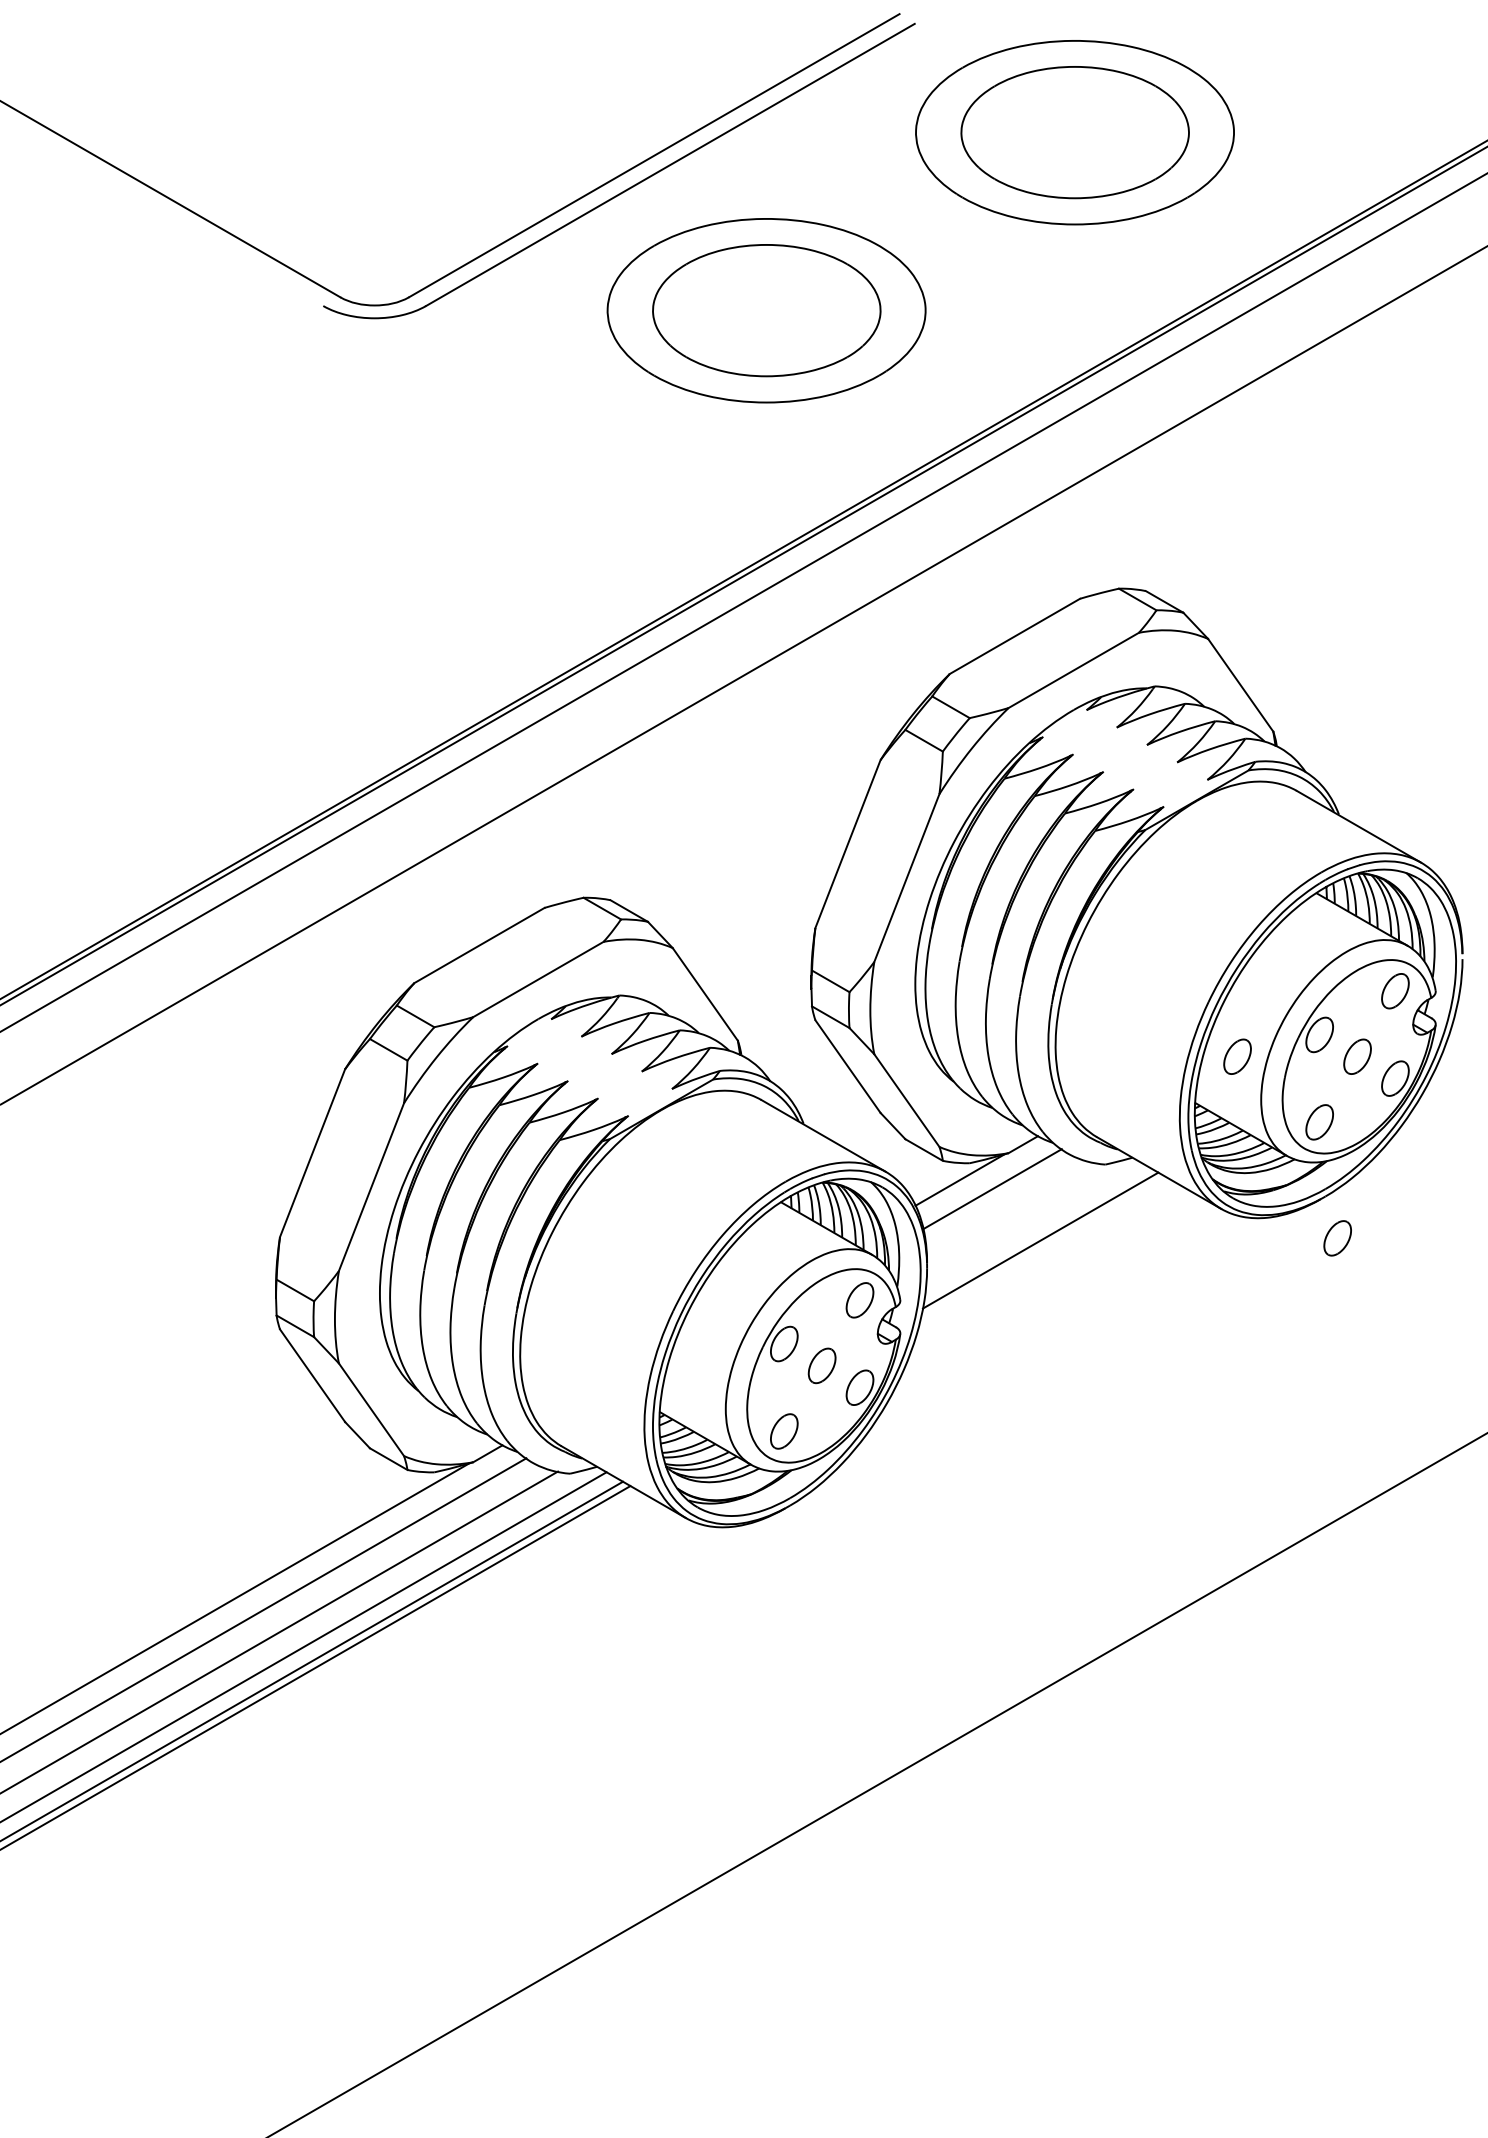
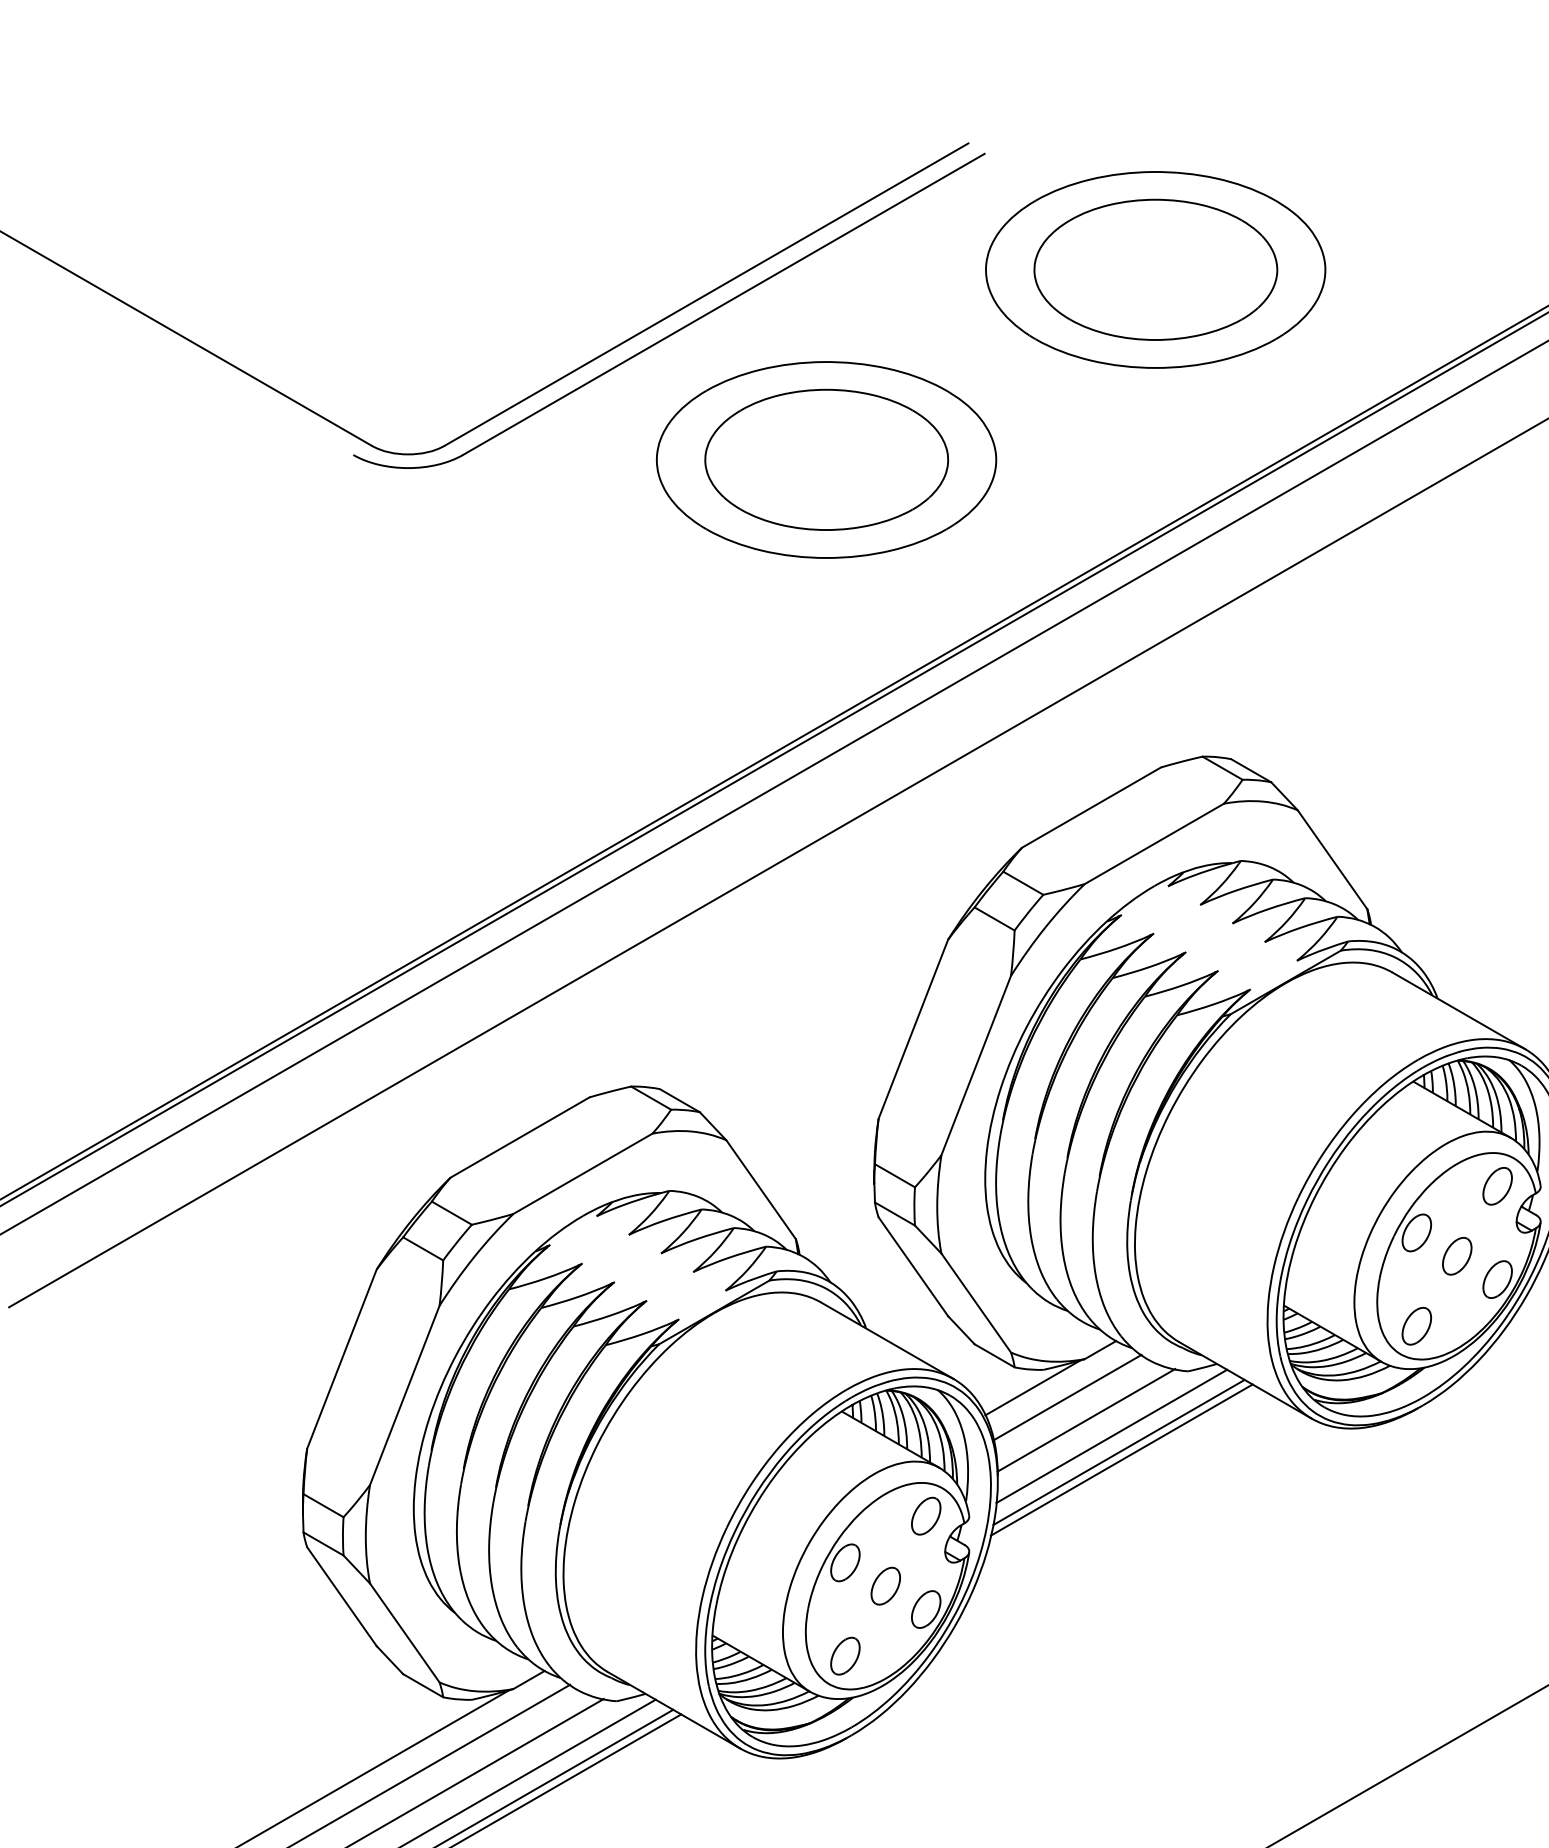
part: (1237, 1056) -> (1329, 1255), removed
line: (1009, 1210) -> (1085, 1420), added
line: (1033, 1225) -> (1111, 1436), added
part: (1337, 1238) -> (1435, 1450), removed
line: (1042, 1247) -> (1120, 1459), added

